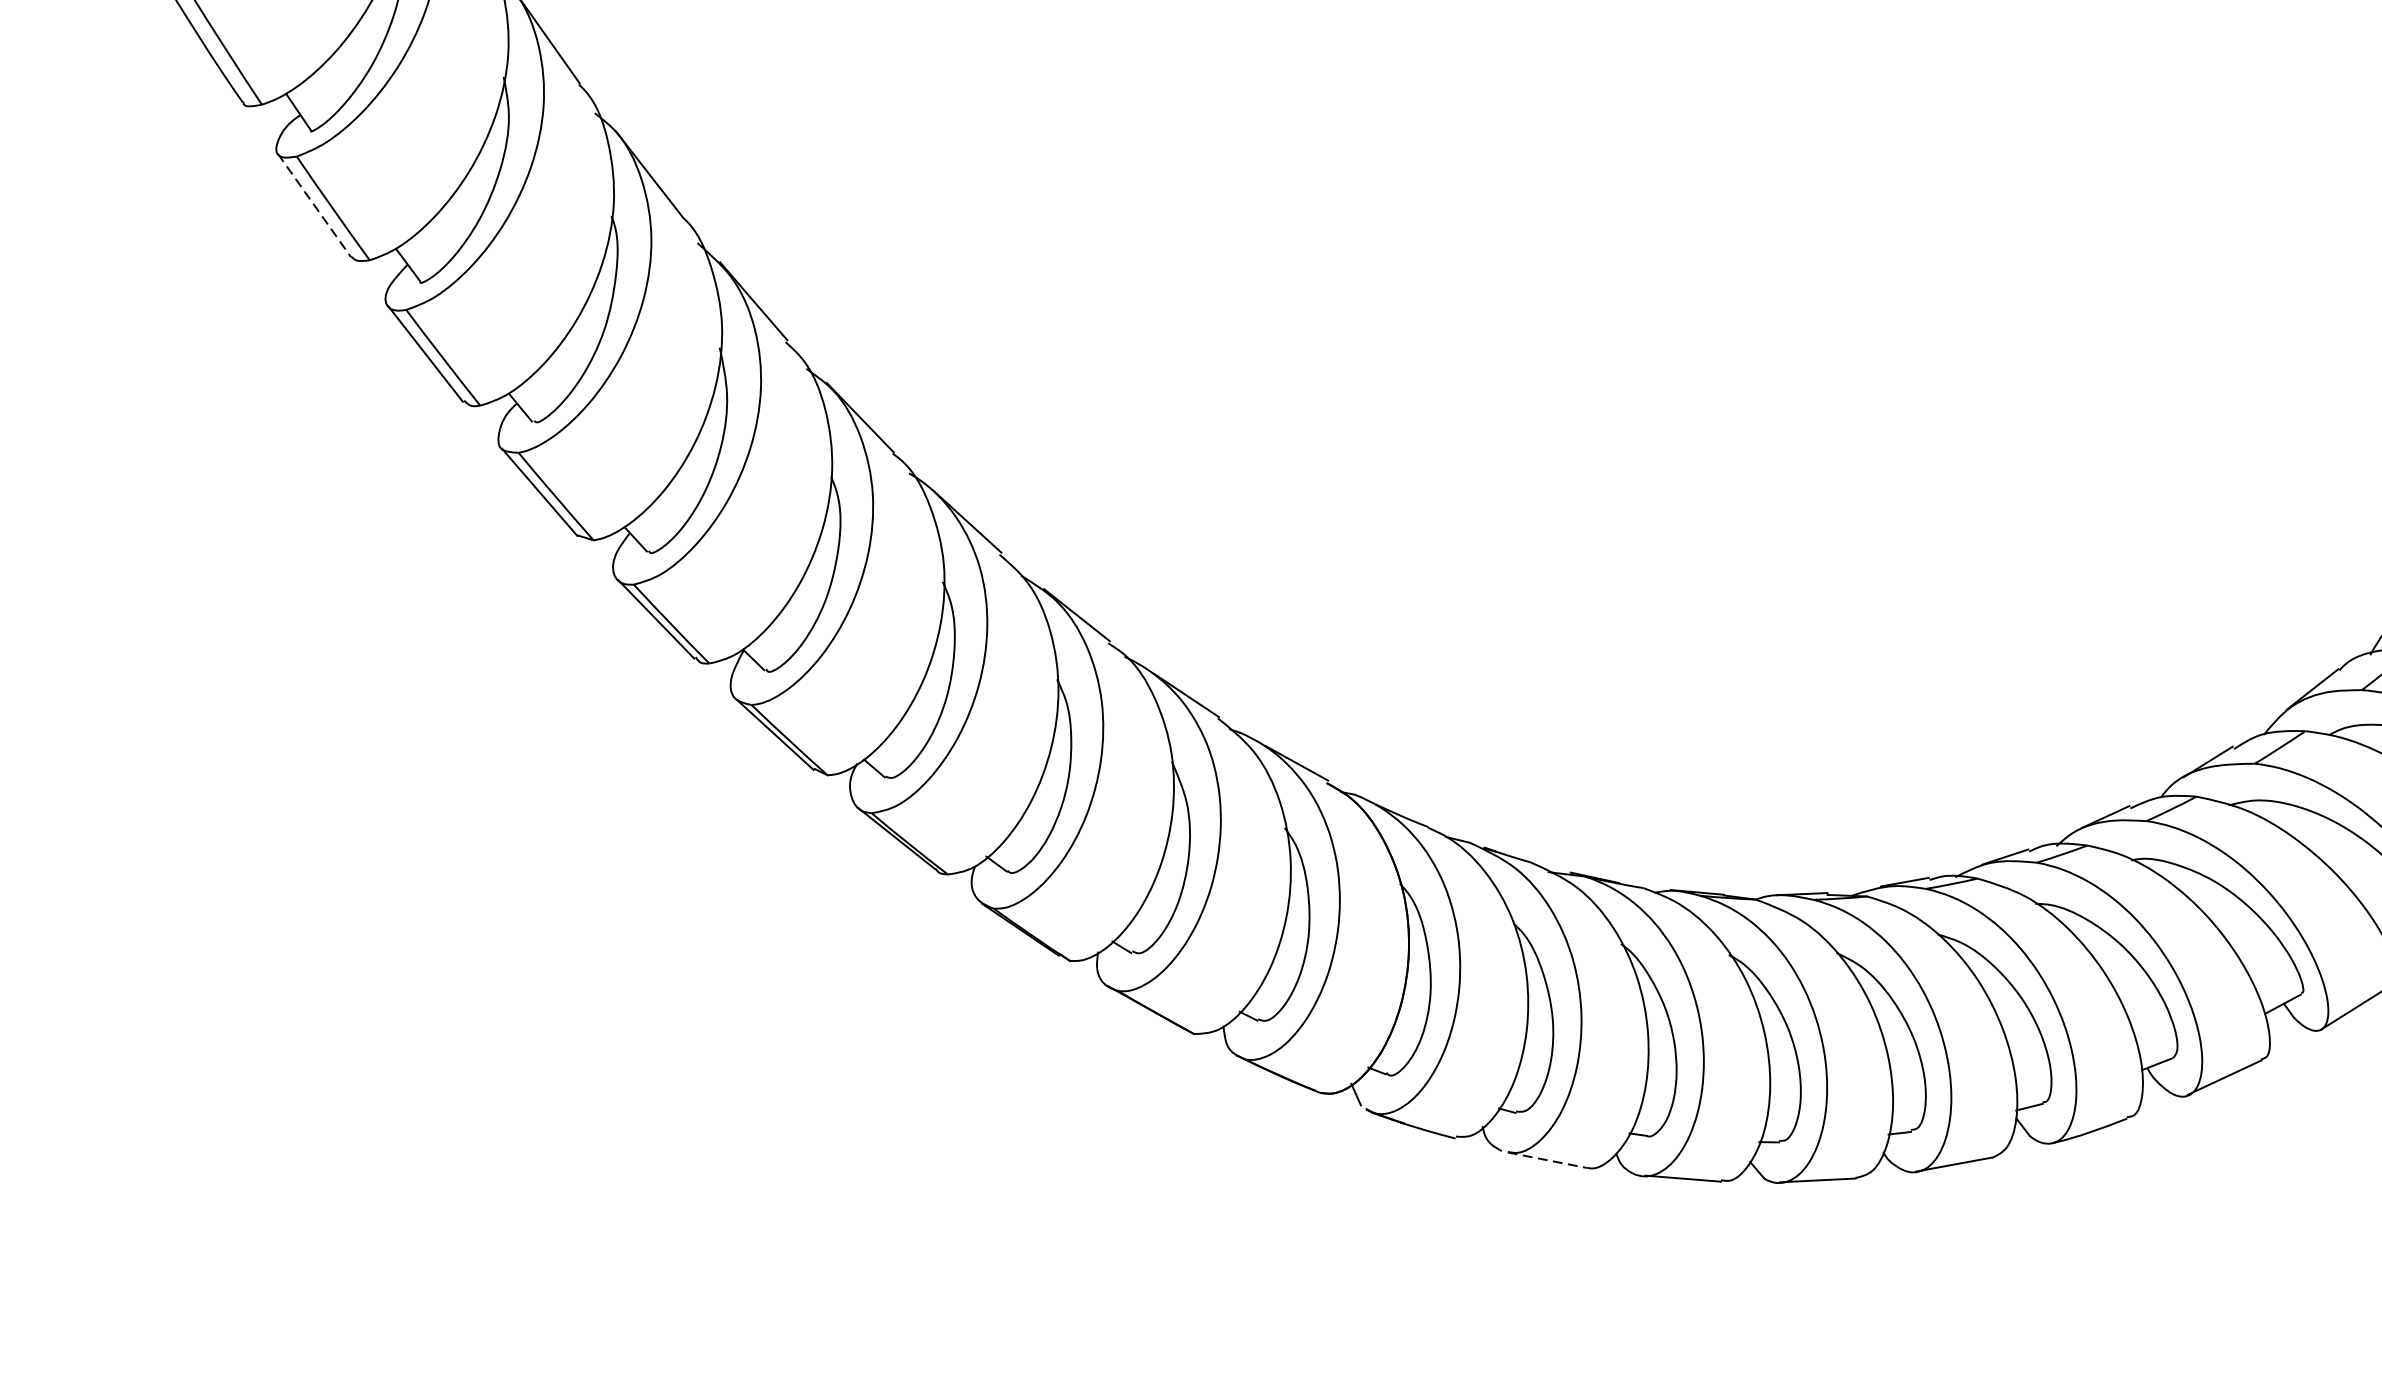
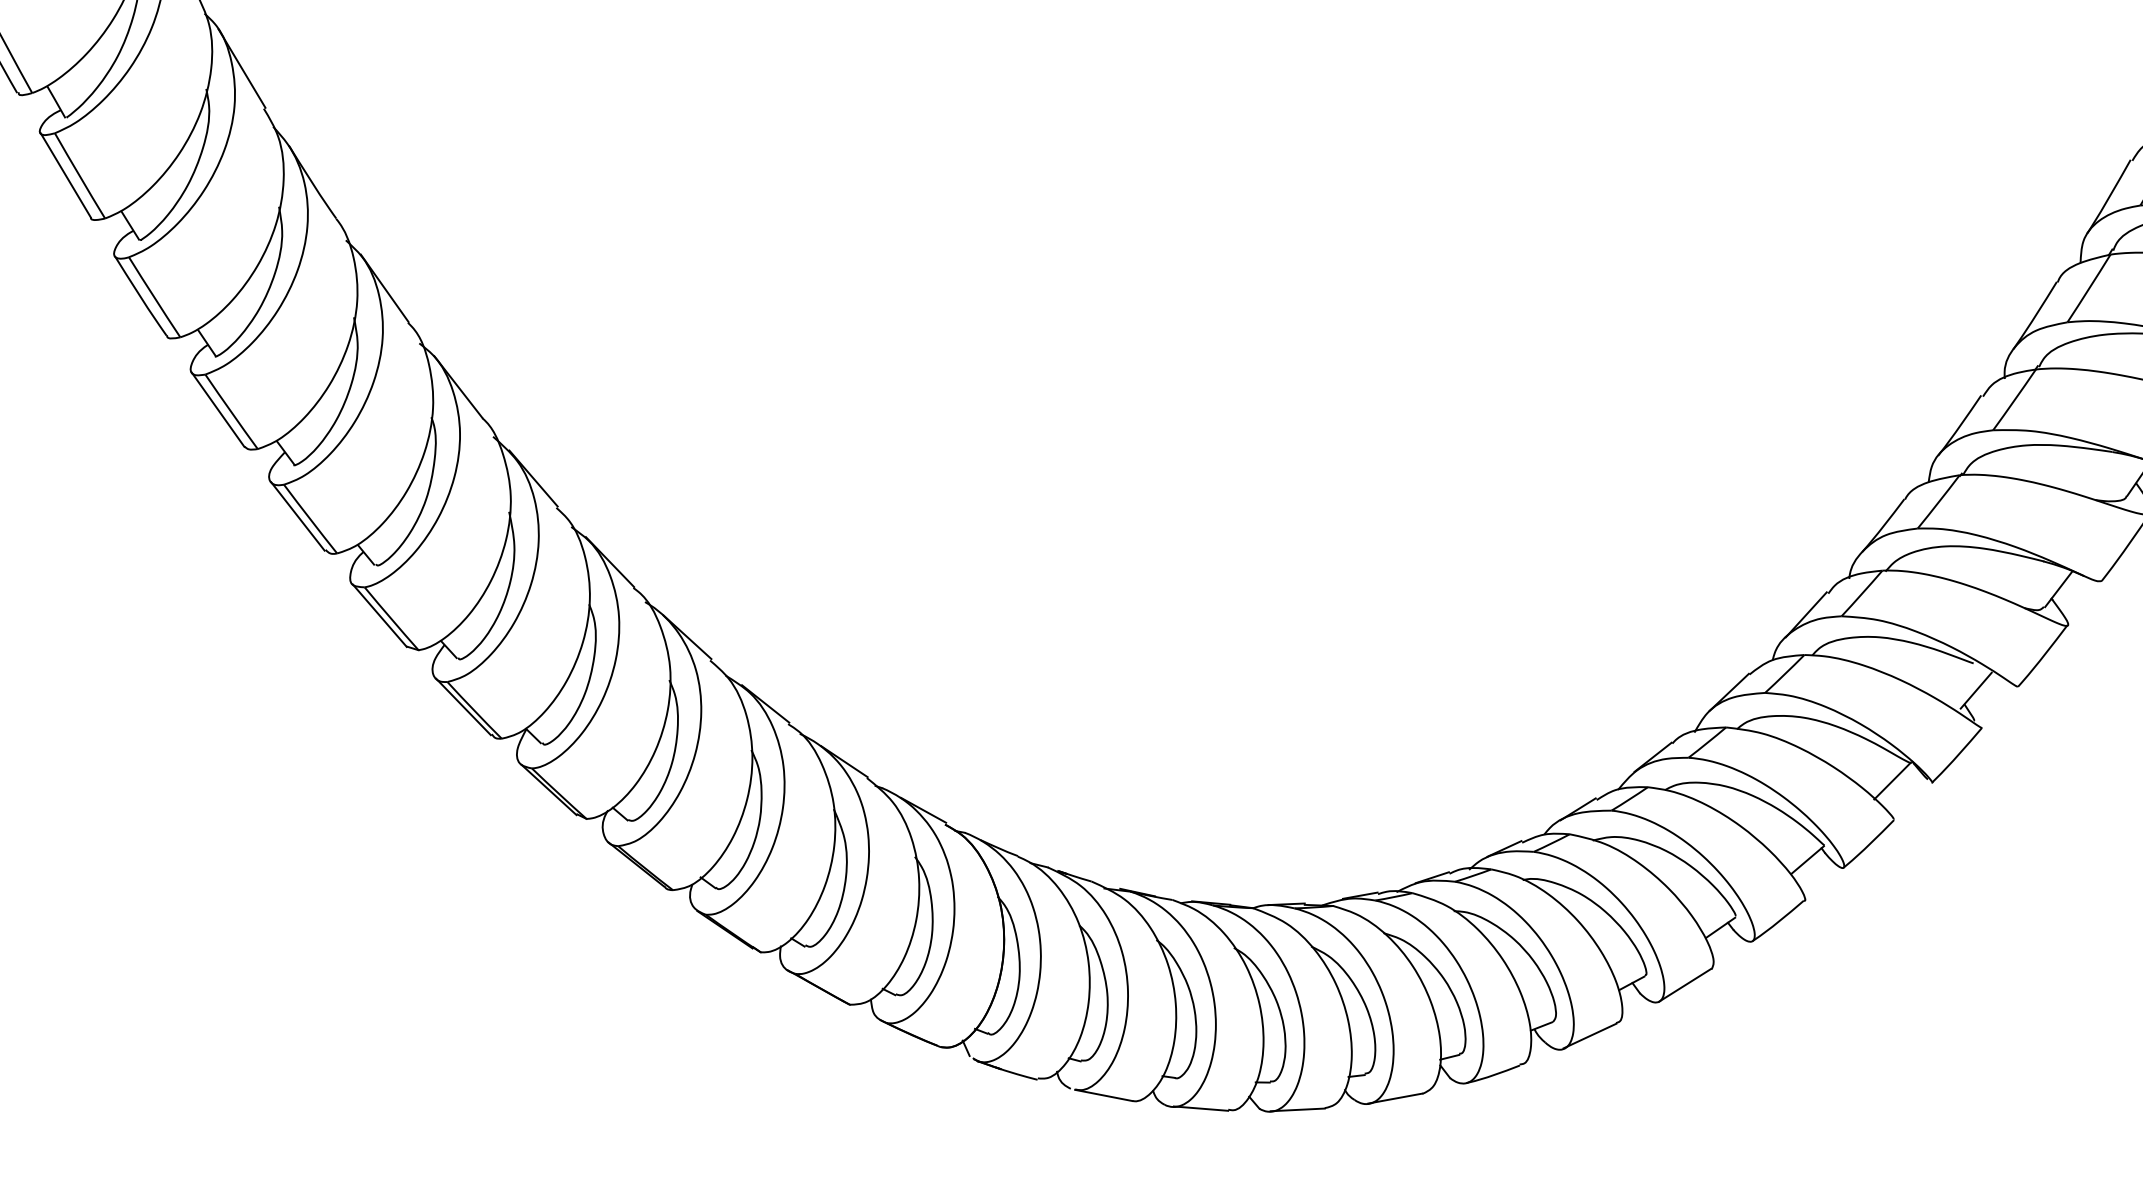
line: (315, 206) -> (218, 410), dashed -> solid
line: (1548, 1160) -> (1104, 1095), dashed -> solid

